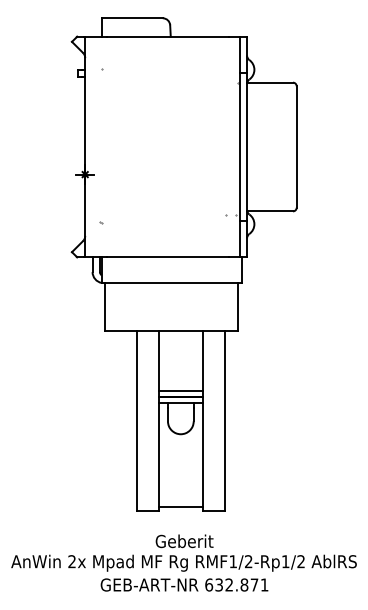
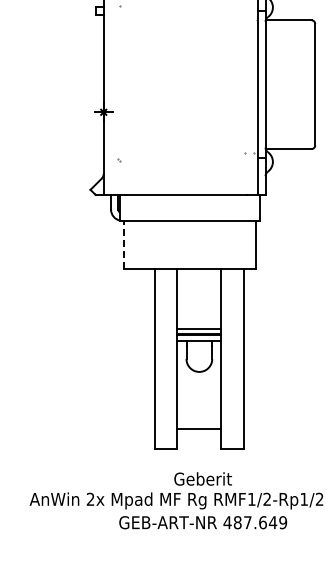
line: (105, 307) -> (124, 245), solid -> dashed
line: (180, 507) -> (199, 429), moved
text: (236, 584) -> (255, 522), 632.871 -> 487.649

